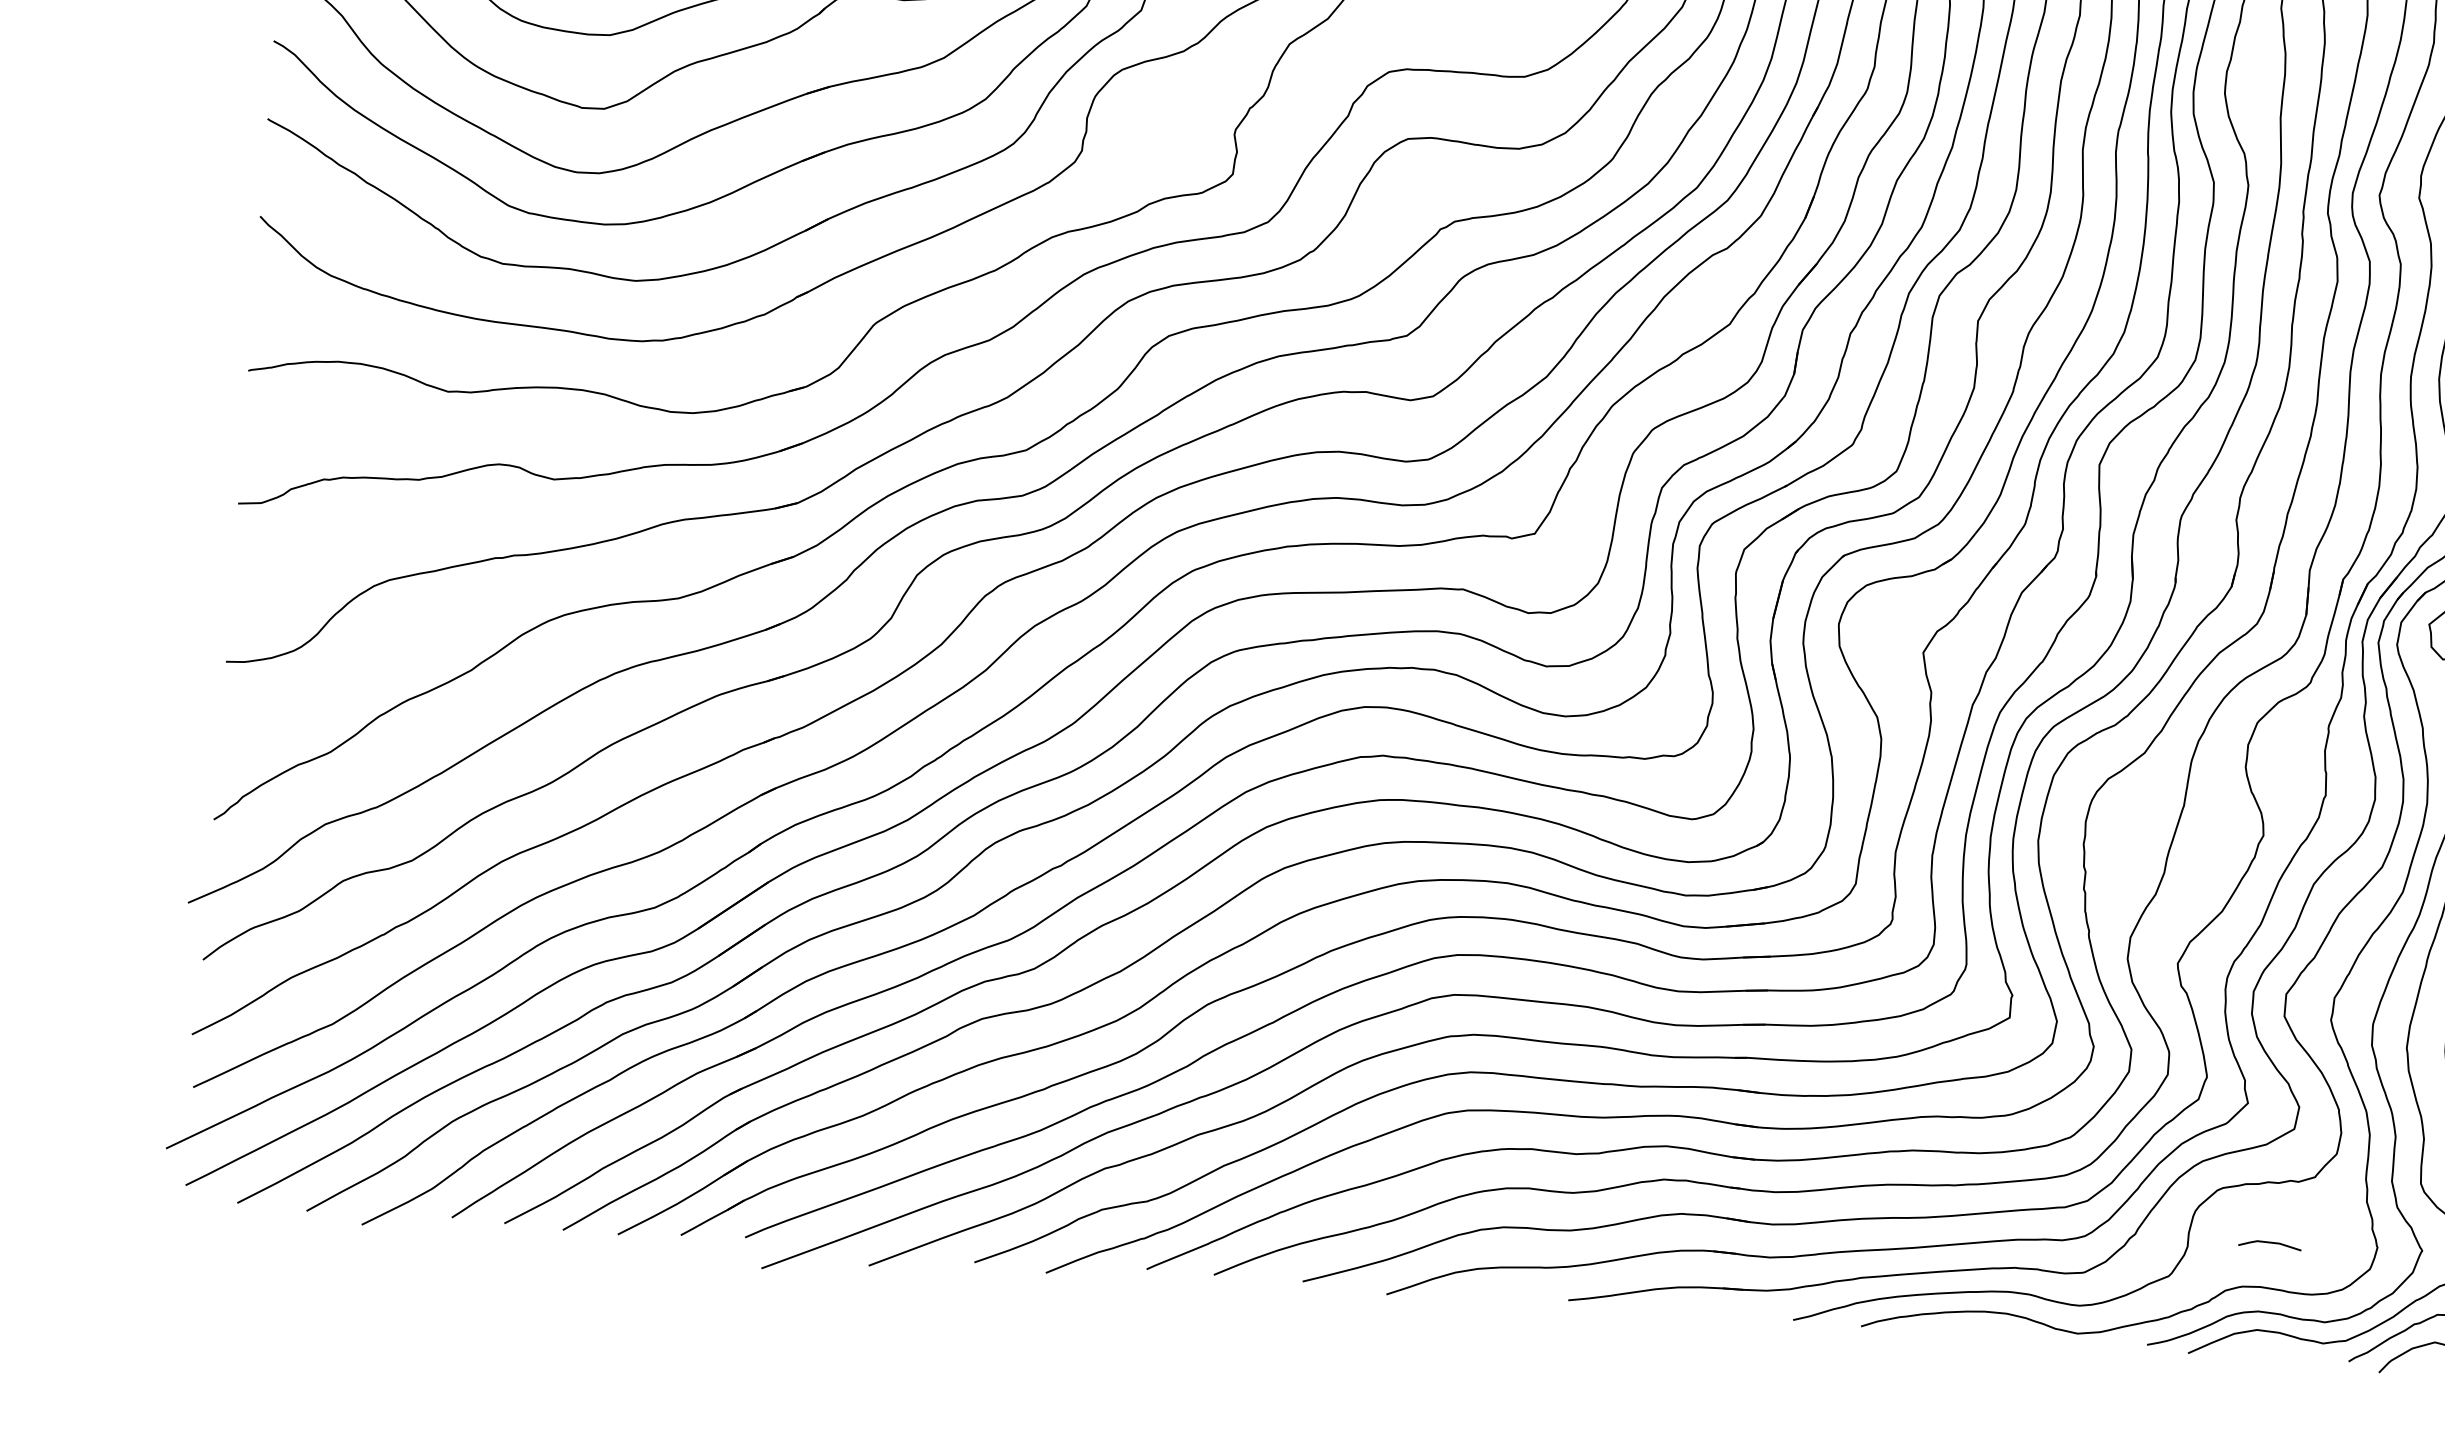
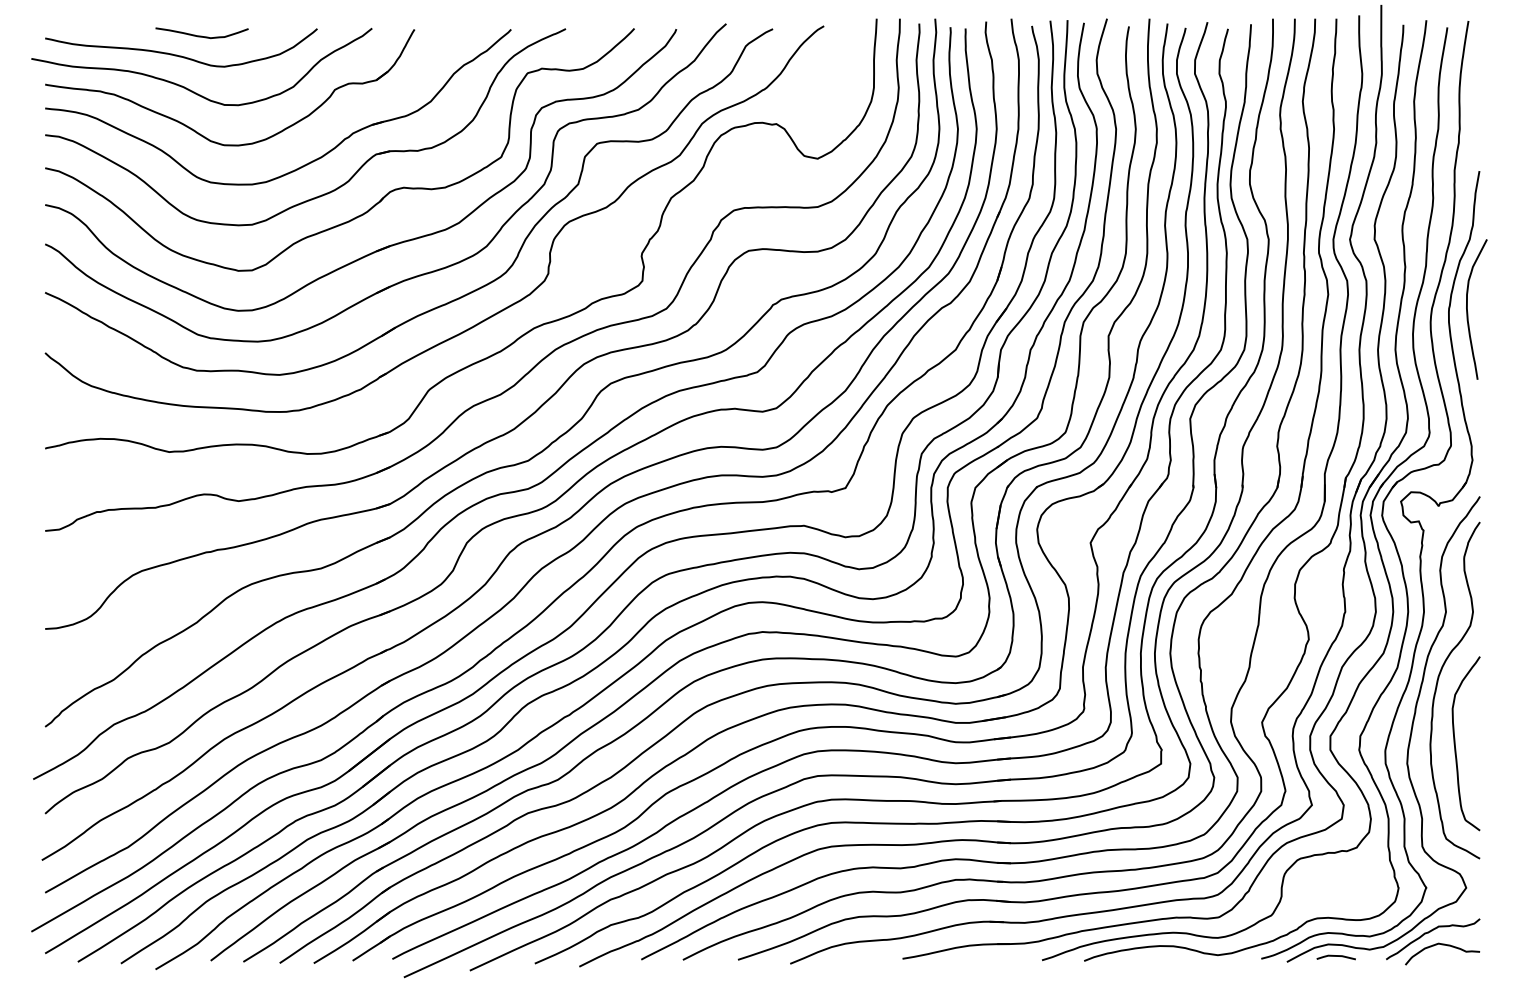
line: (2268, 1243) -> (1335, 956), moved

